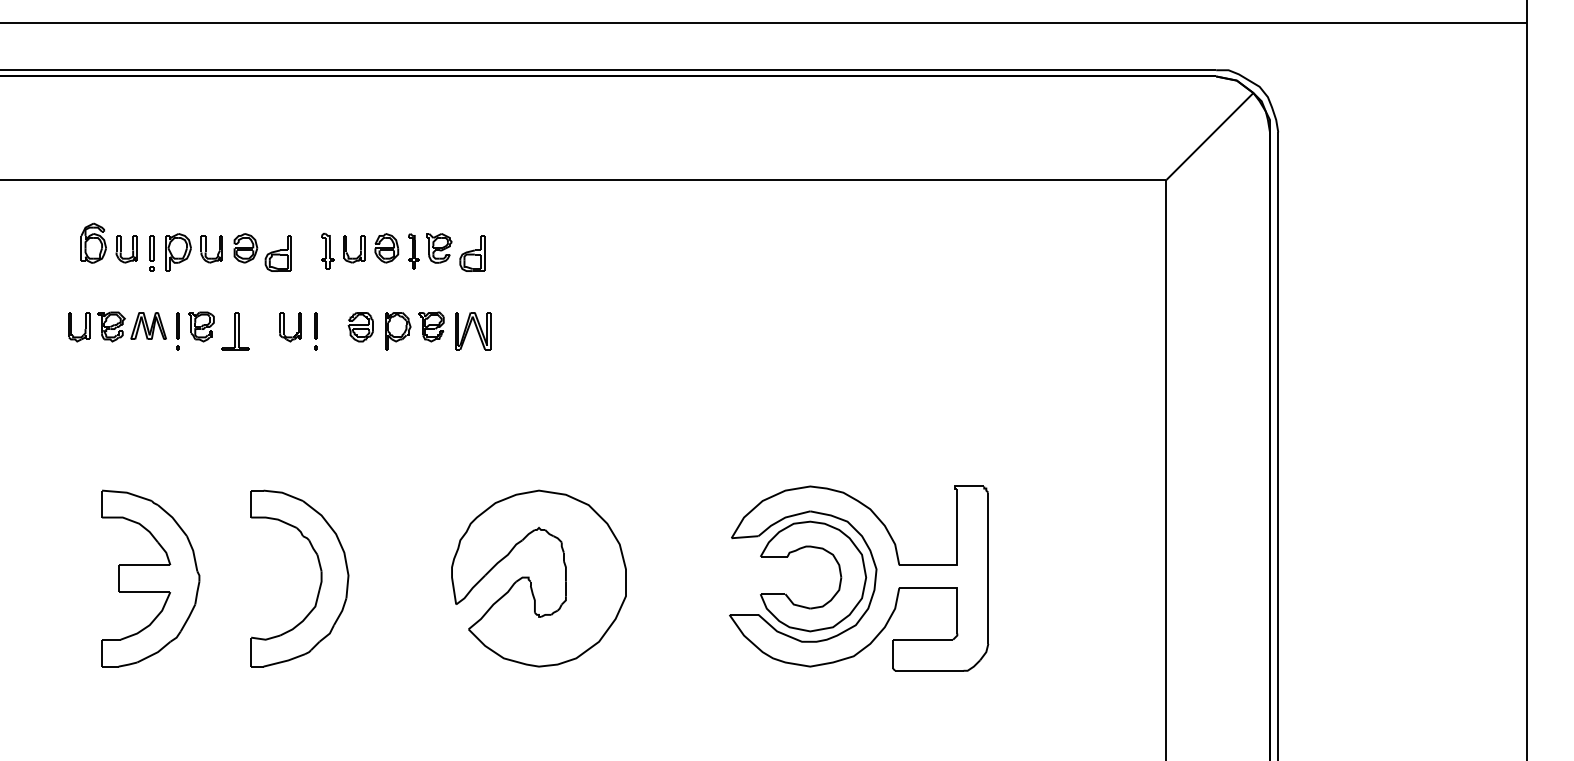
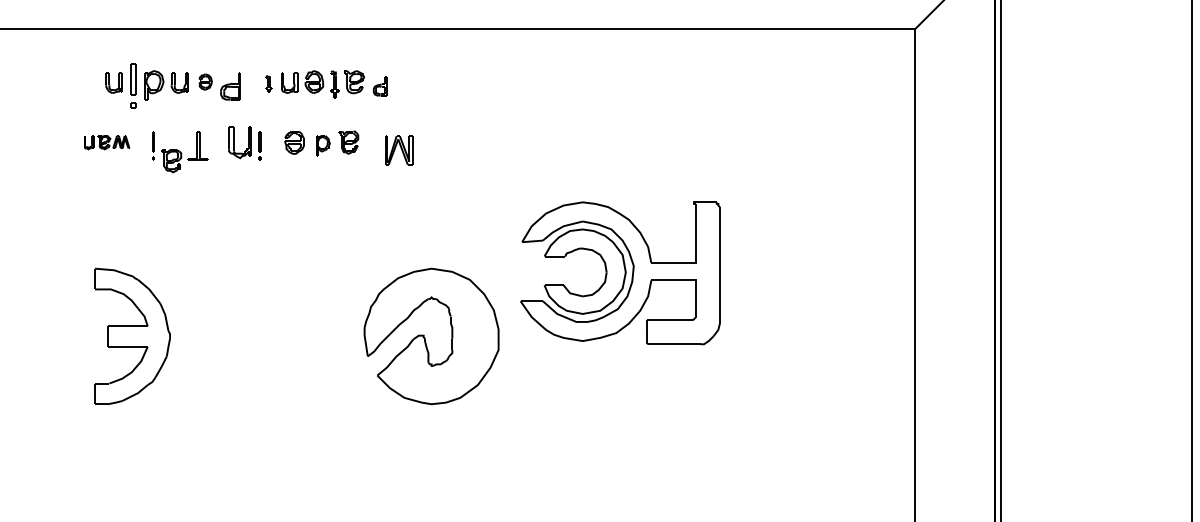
part: (93, 242) -> (88, 77), removed
part: (245, 248) -> (205, 82), size x0.7
part: (327, 250) -> (268, 83), size x0.6
part: (151, 253) -> (133, 86), size x1.6
part: (472, 253) -> (380, 86), size x0.7
part: (117, 326) -> (106, 142), size x0.6
part: (201, 326) -> (171, 160), moved
part: (290, 327) -> (240, 143), size x1.4
part: (398, 331) -> (323, 146), size x0.7
part: (473, 331) -> (398, 150), moved
part: (320, 578) -> (263, 336), removed
part: (859, 578) -> (620, 273), moved

